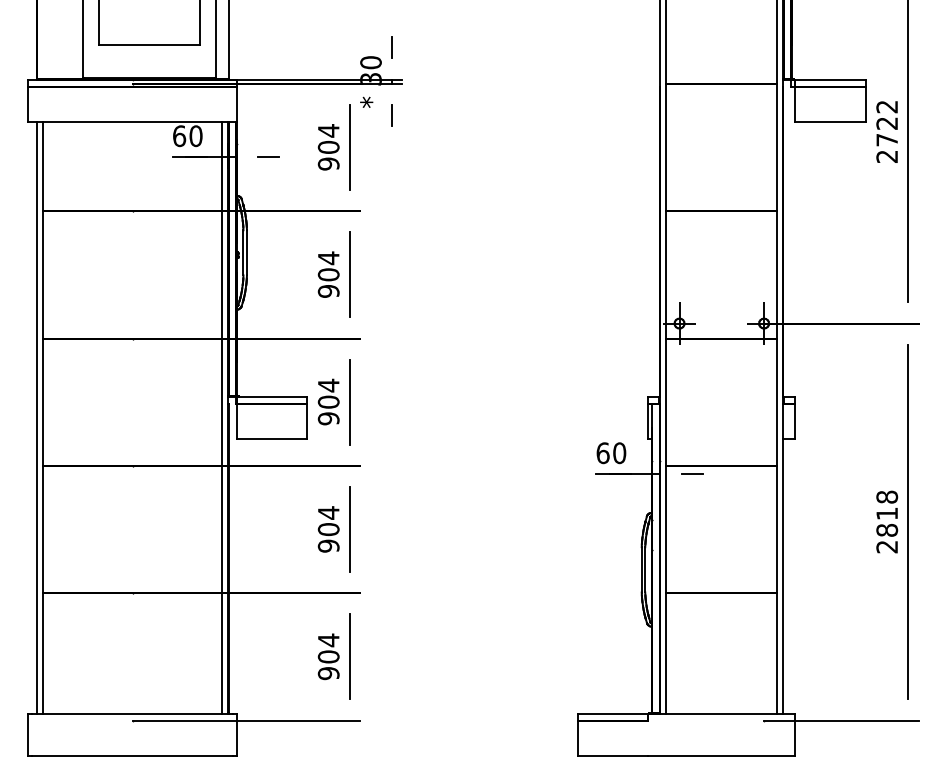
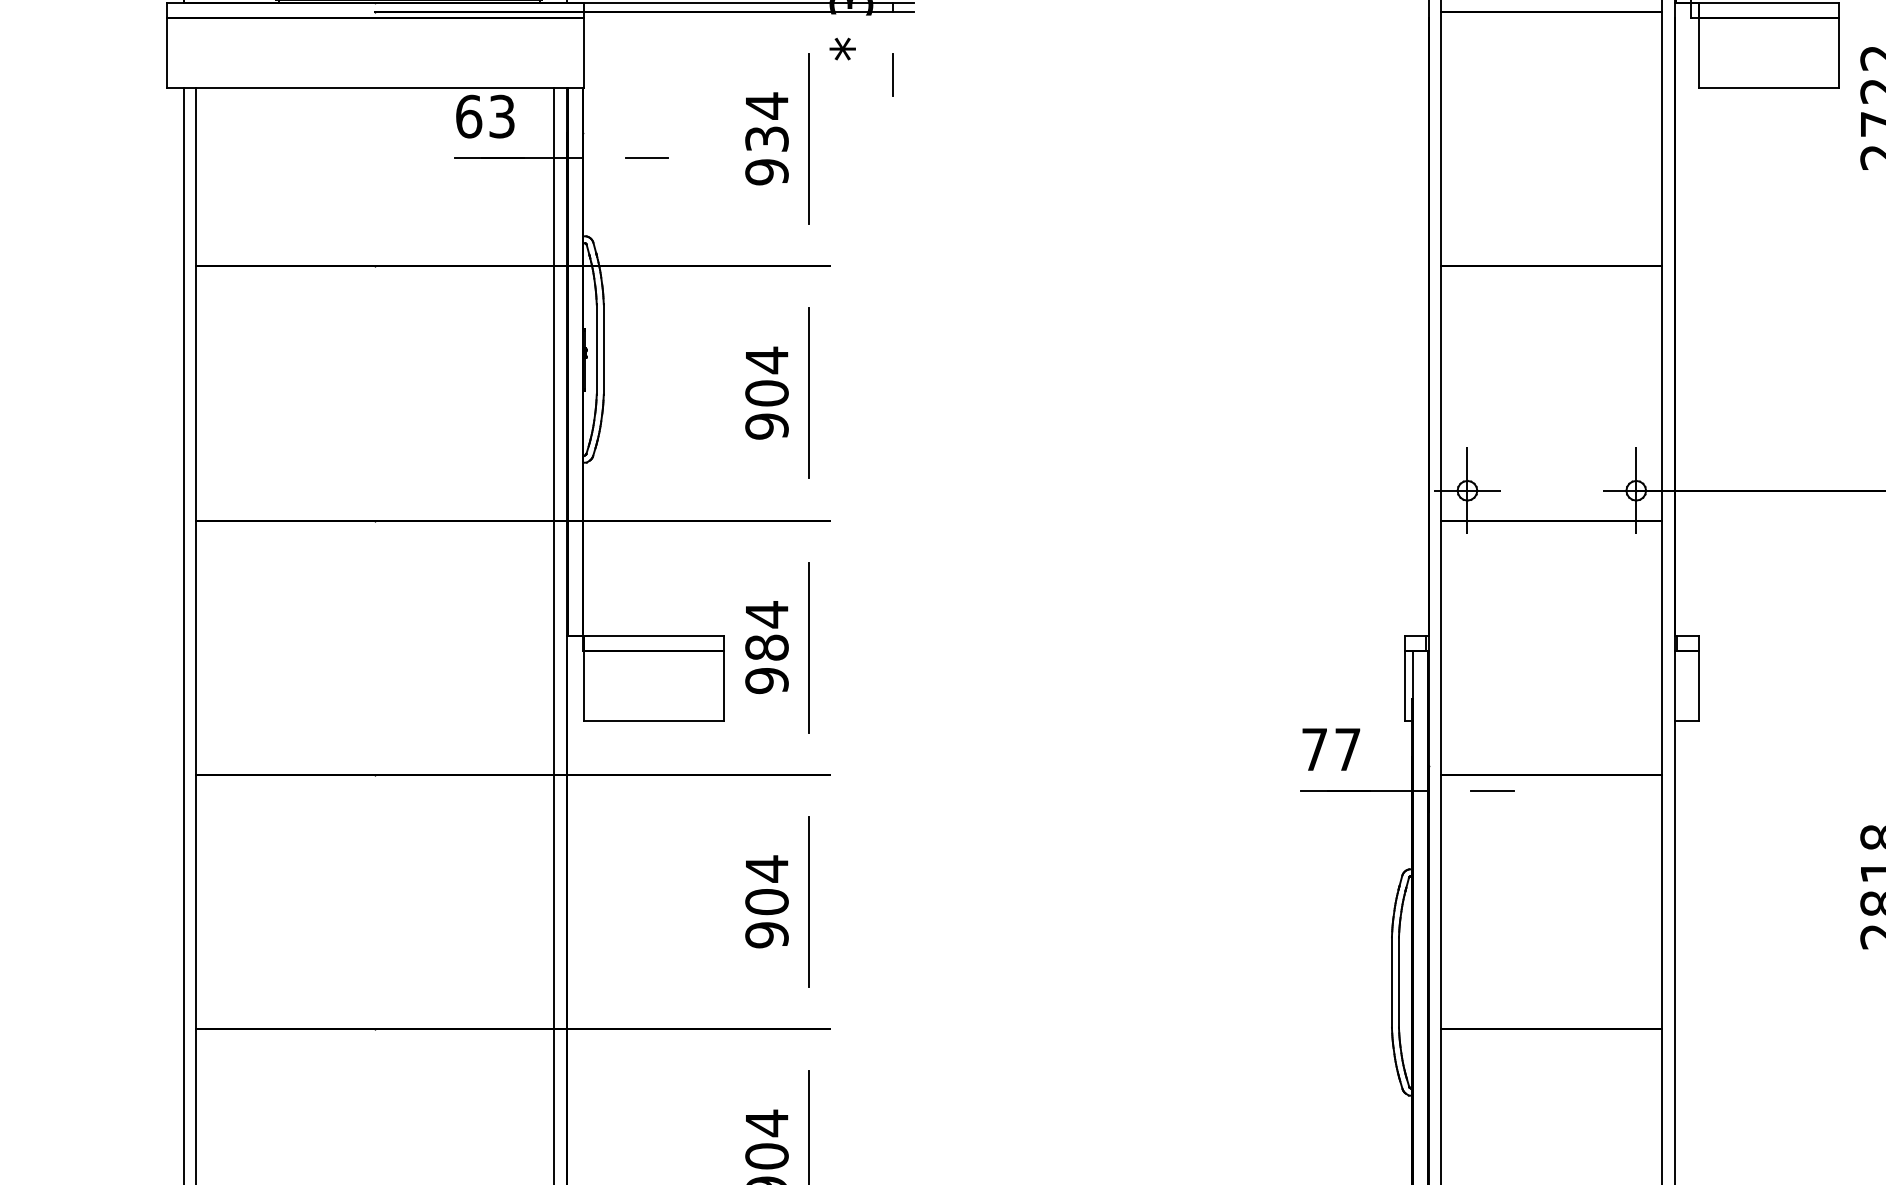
text: (195, 136) -> (500, 117), 60 -> 63
text: (328, 146) -> (766, 137), 904 -> 934
text: (328, 401) -> (766, 646), 904 -> 984
text: (611, 453) -> (1331, 750), 60 -> 77

